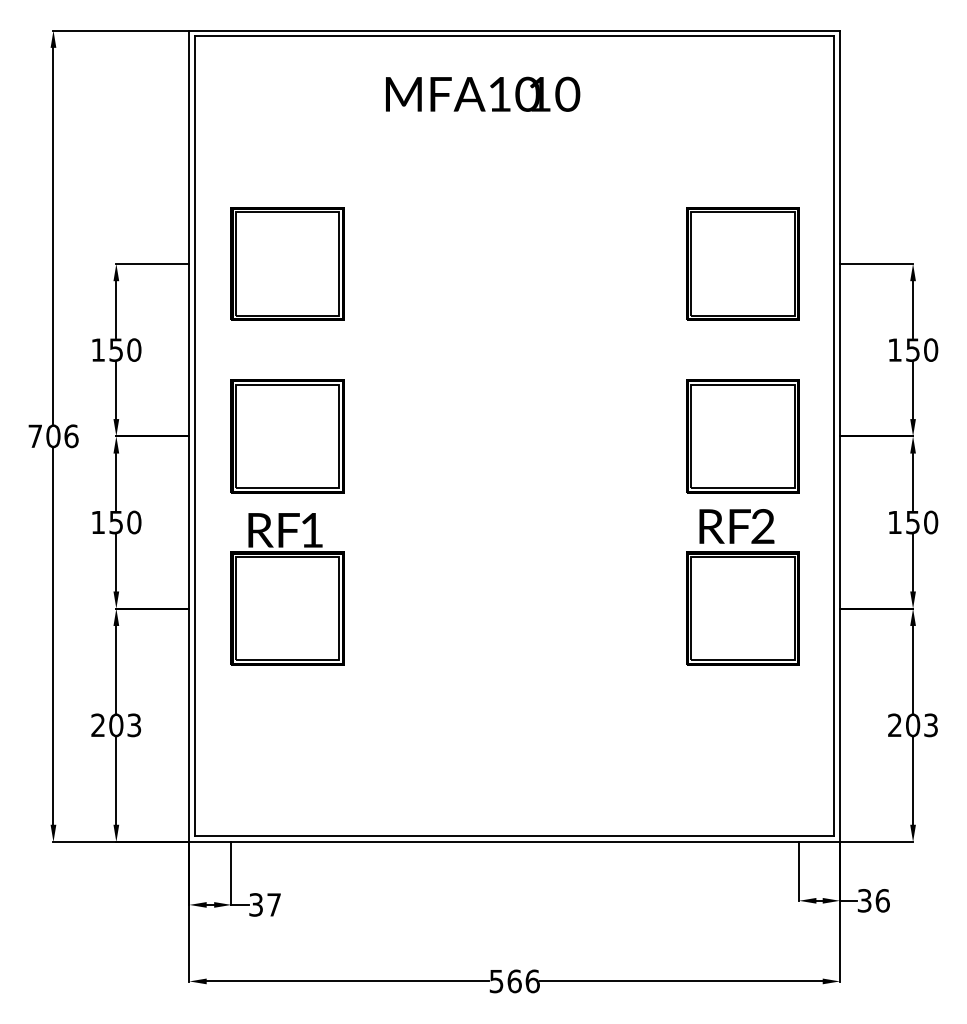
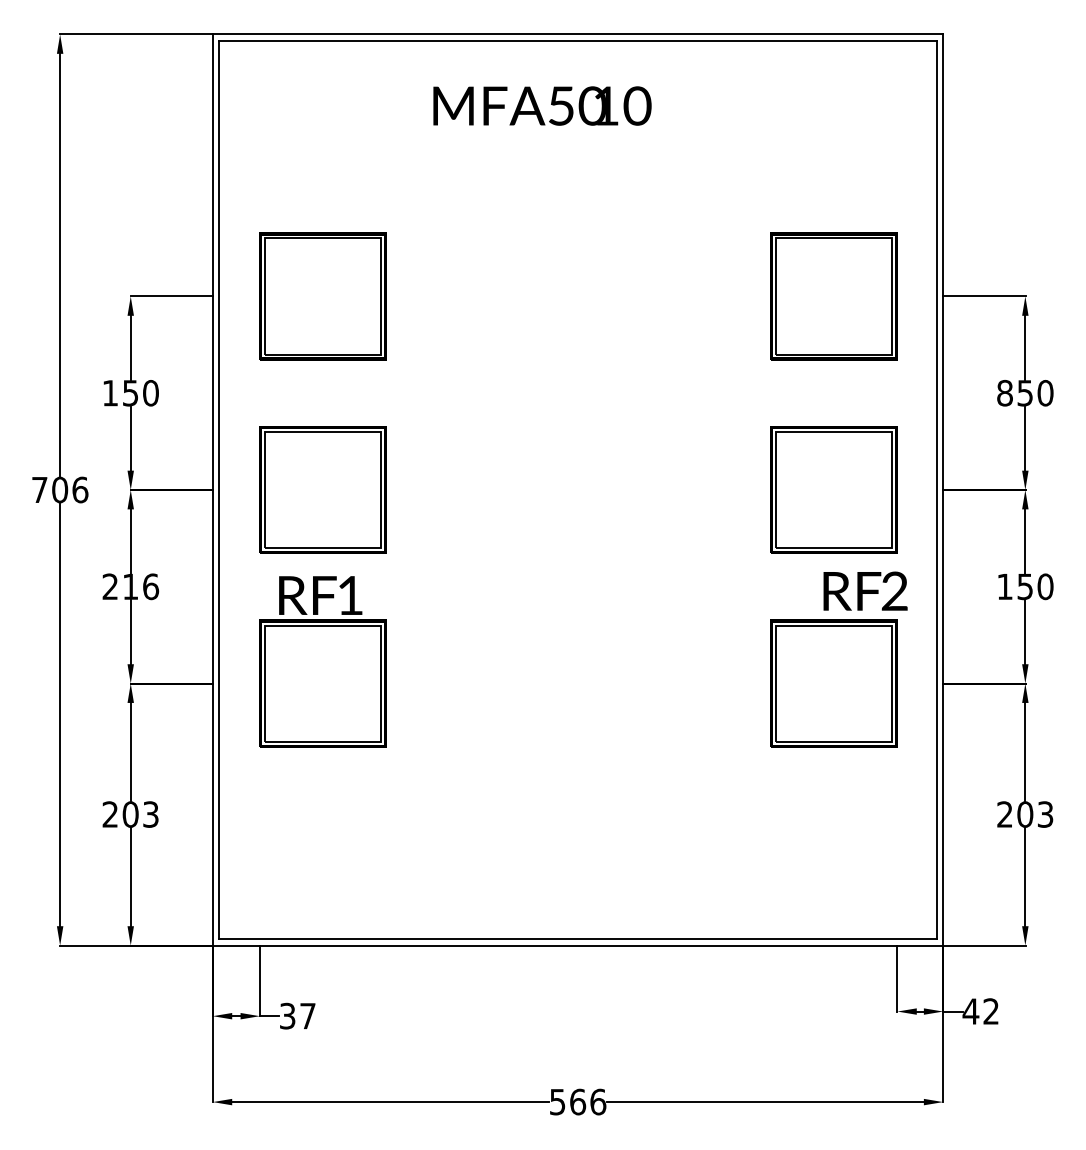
text: (499, 93) -> (561, 105), MFA10 -> MFA50
text: (894, 349) -> (1004, 392), 150 -> 850
text: (116, 522) -> (130, 586), 150 -> 216
text: (736, 525) -> (865, 590), moved
text: (873, 900) -> (980, 1011), 36 -> 42

